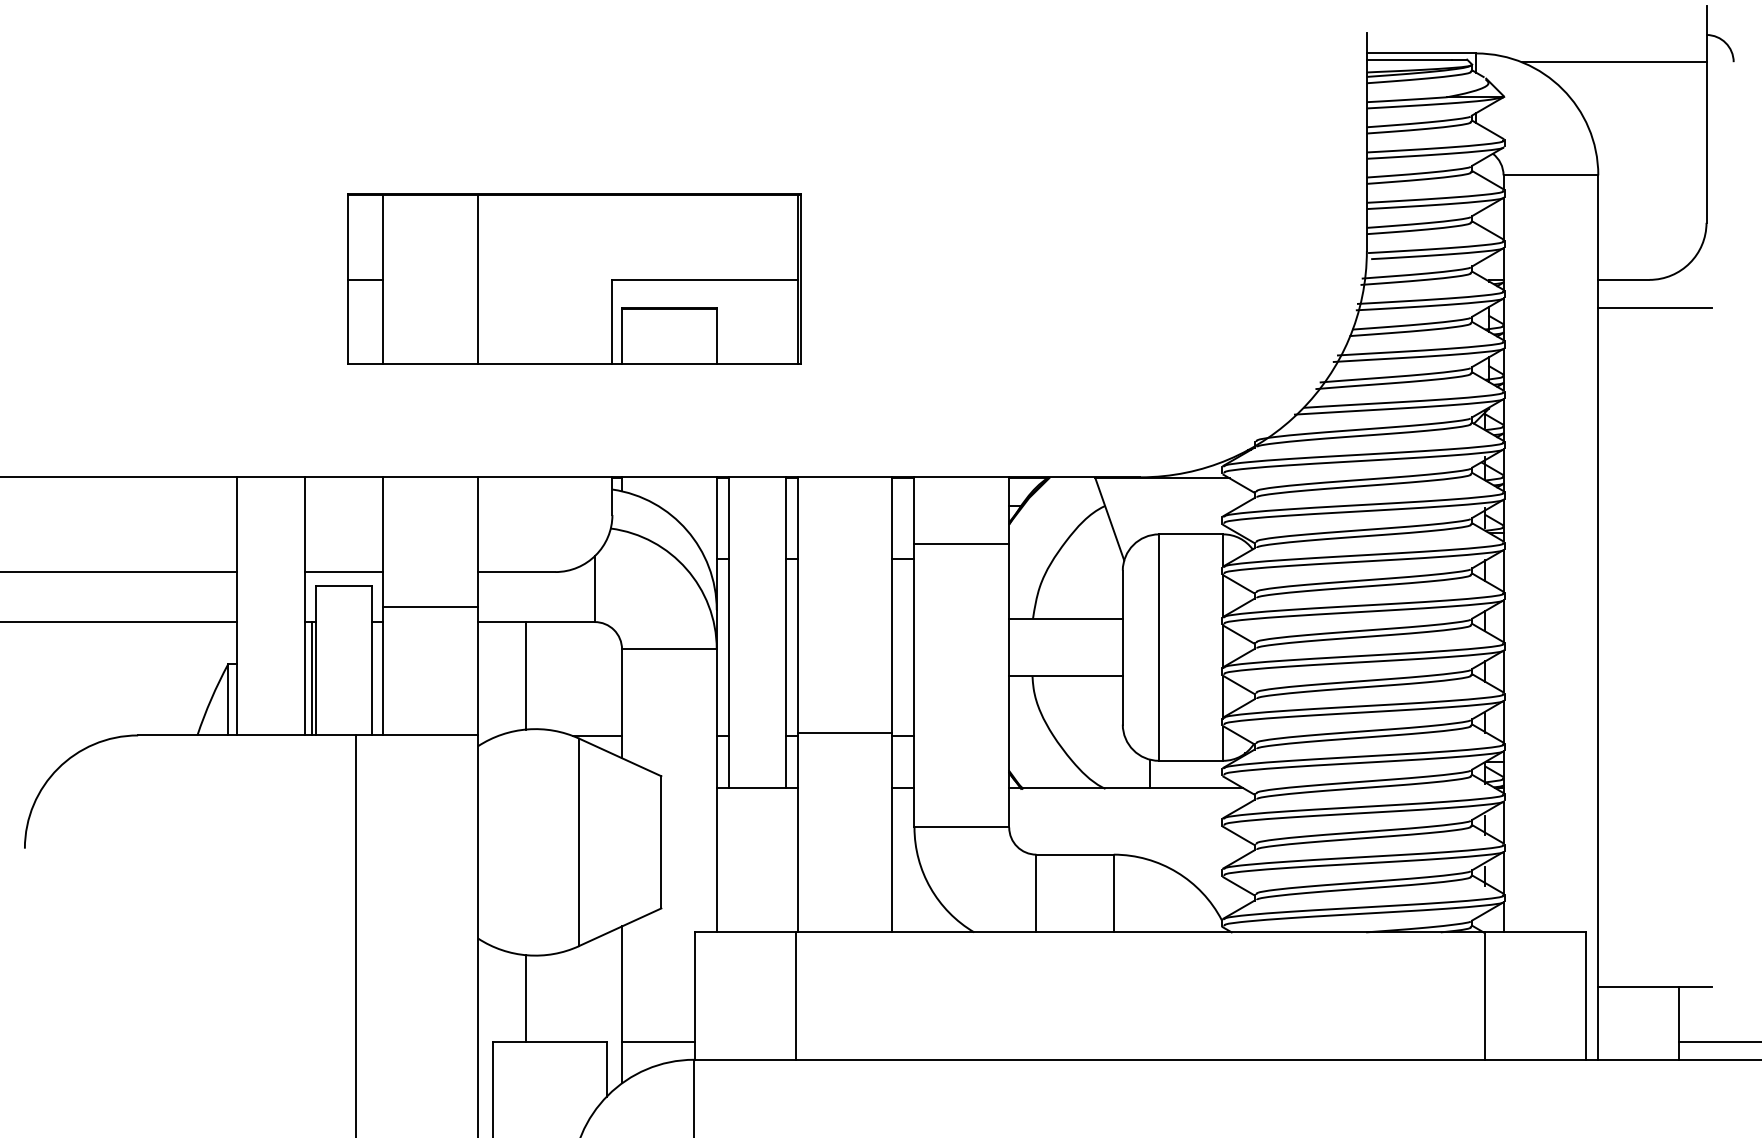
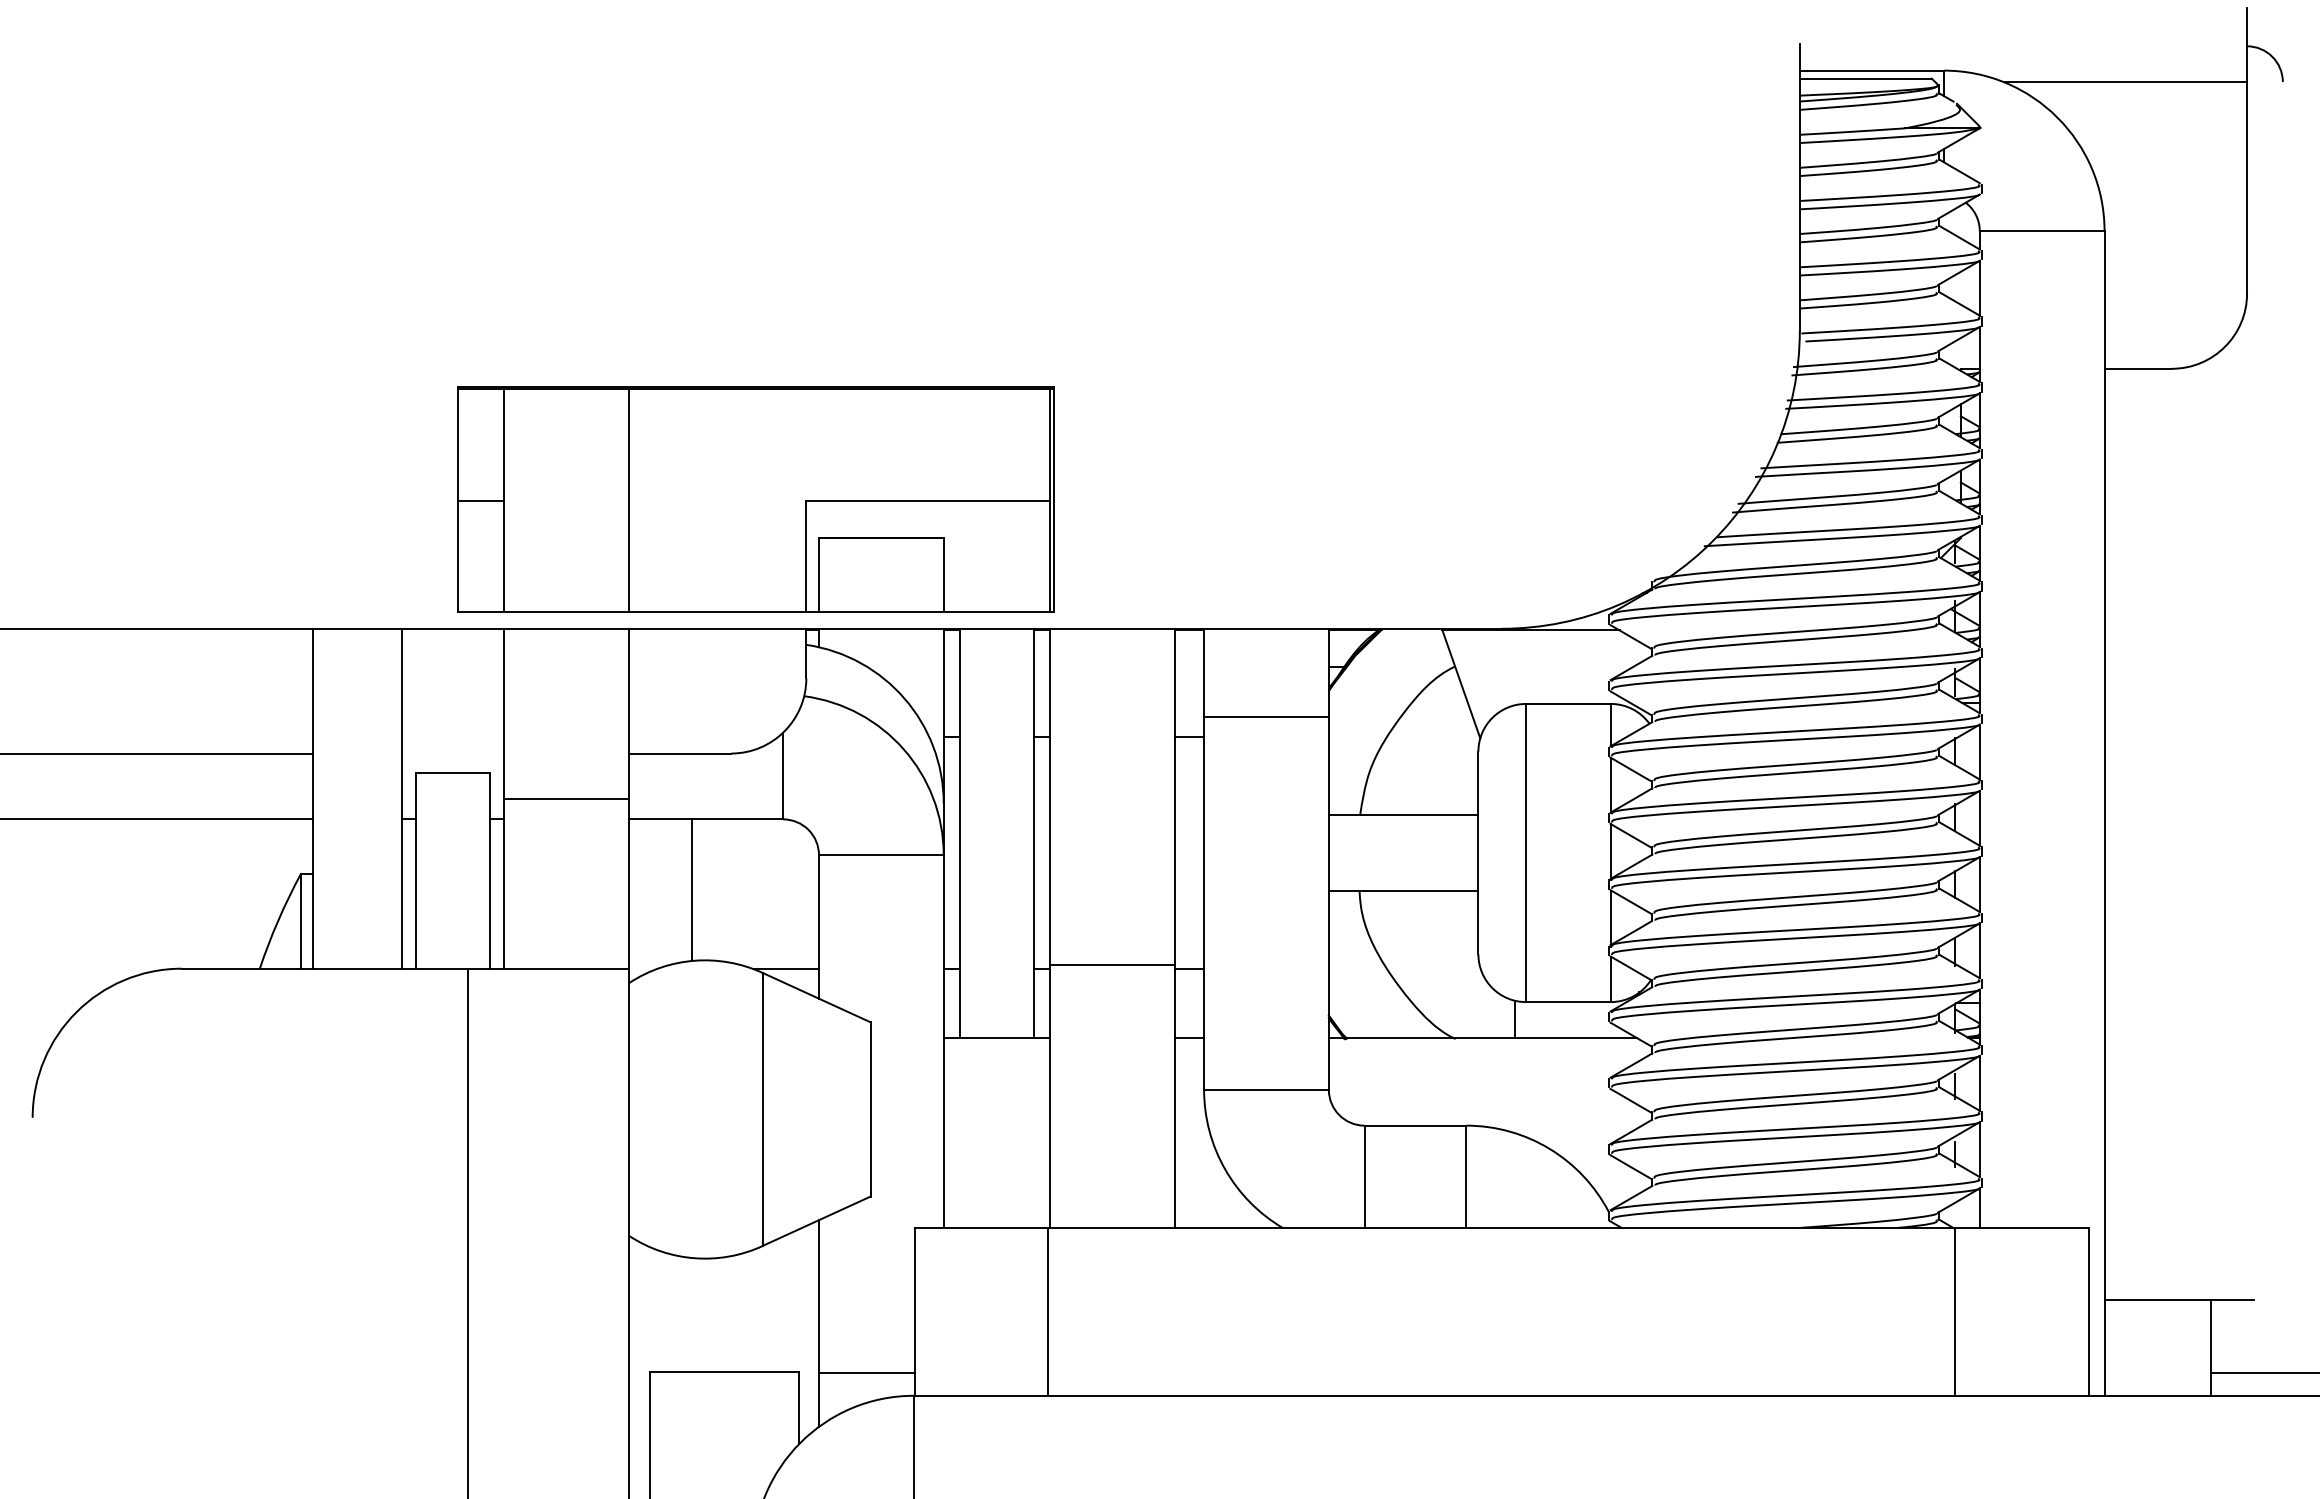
part: (573, 278) -> (755, 499), moved
line: (1654, 307) -> (2178, 405), removed
line: (343, 572) -> (452, 753), removed
line: (311, 678) -> (410, 893), removed
line: (525, 998) -> (692, 1314), removed

